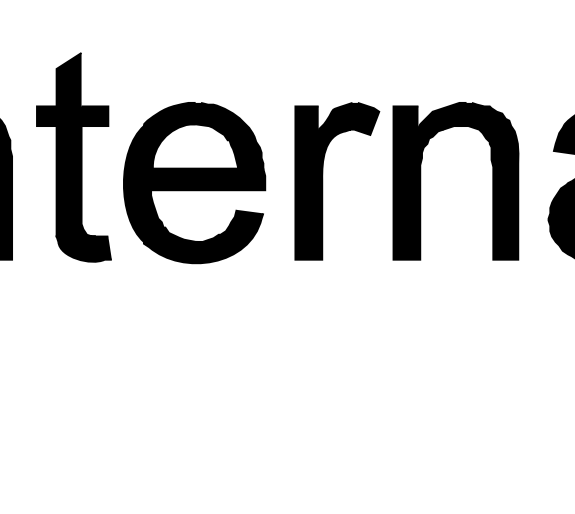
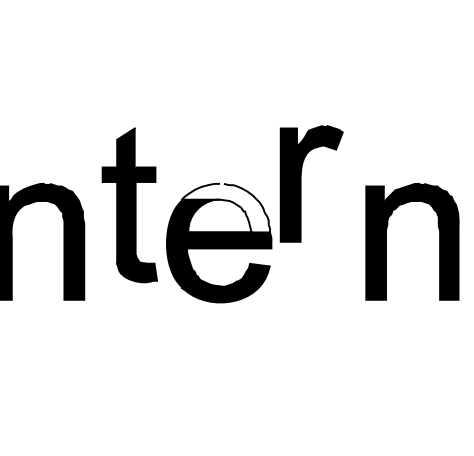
fill: (203, 134) -> (225, 207), removed
part: (73, 157) -> (129, 205), moved
part: (323, 180) -> (301, 183), moved

